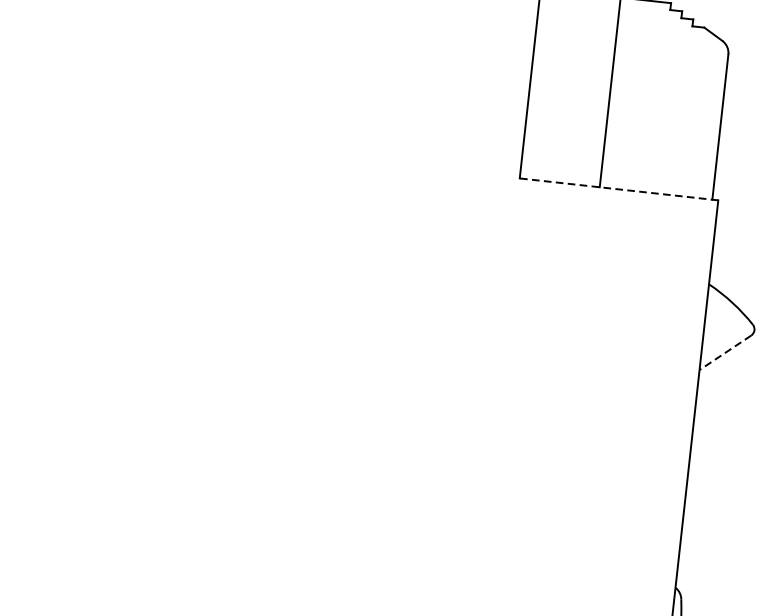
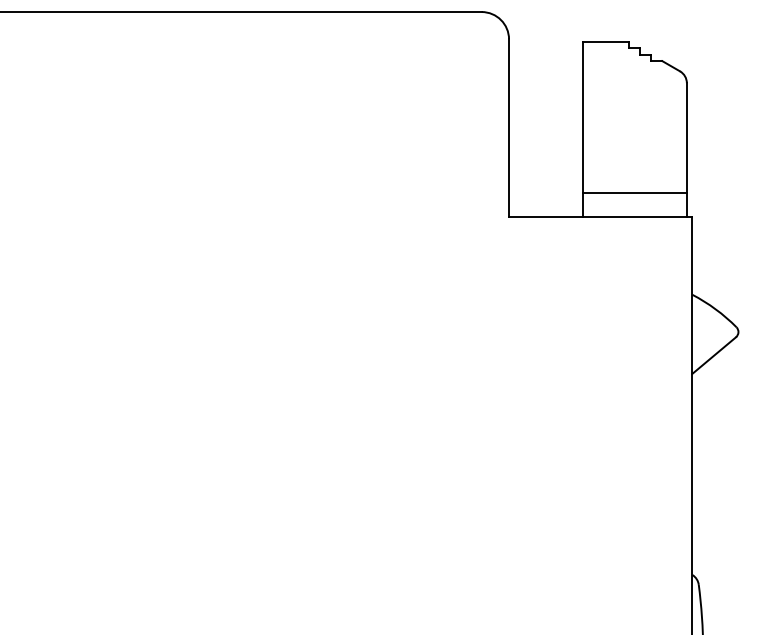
line: (658, 166) -> (634, 192), added
line: (618, 189) -> (600, 217), dashed -> solid
line: (724, 352) -> (713, 355), dashed -> solid

